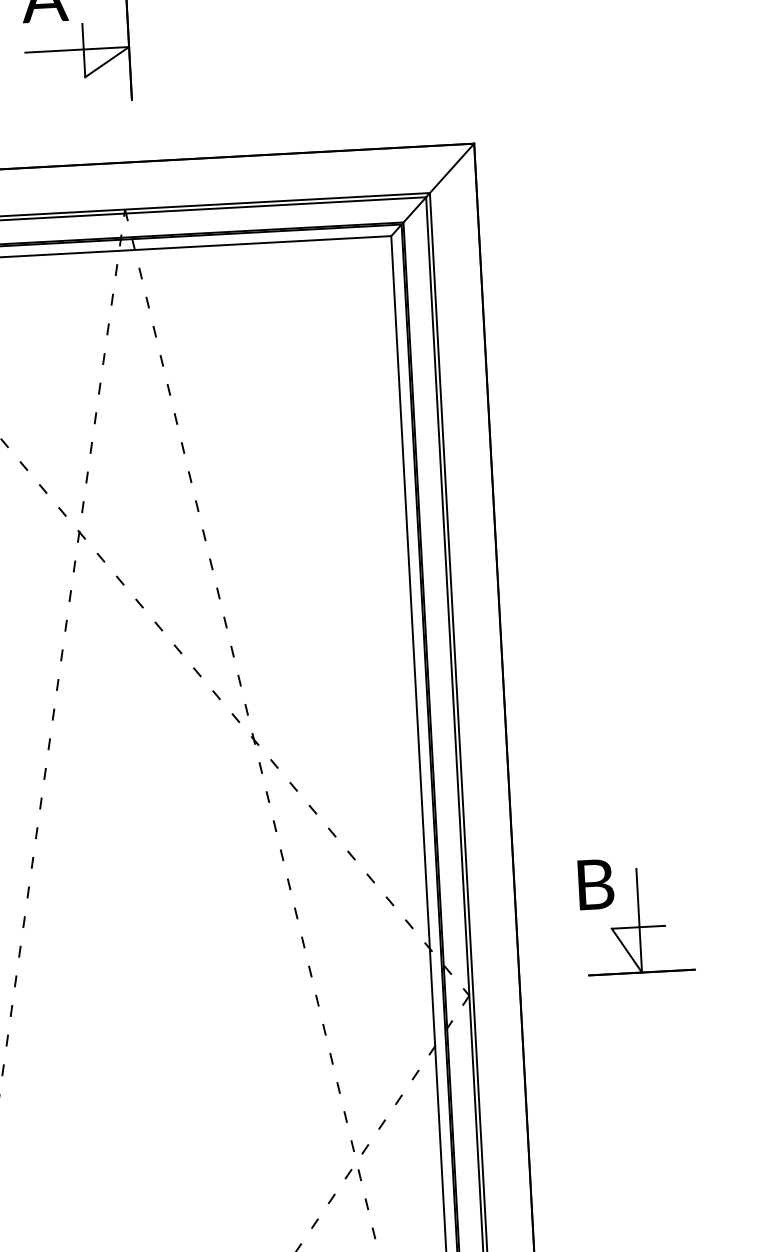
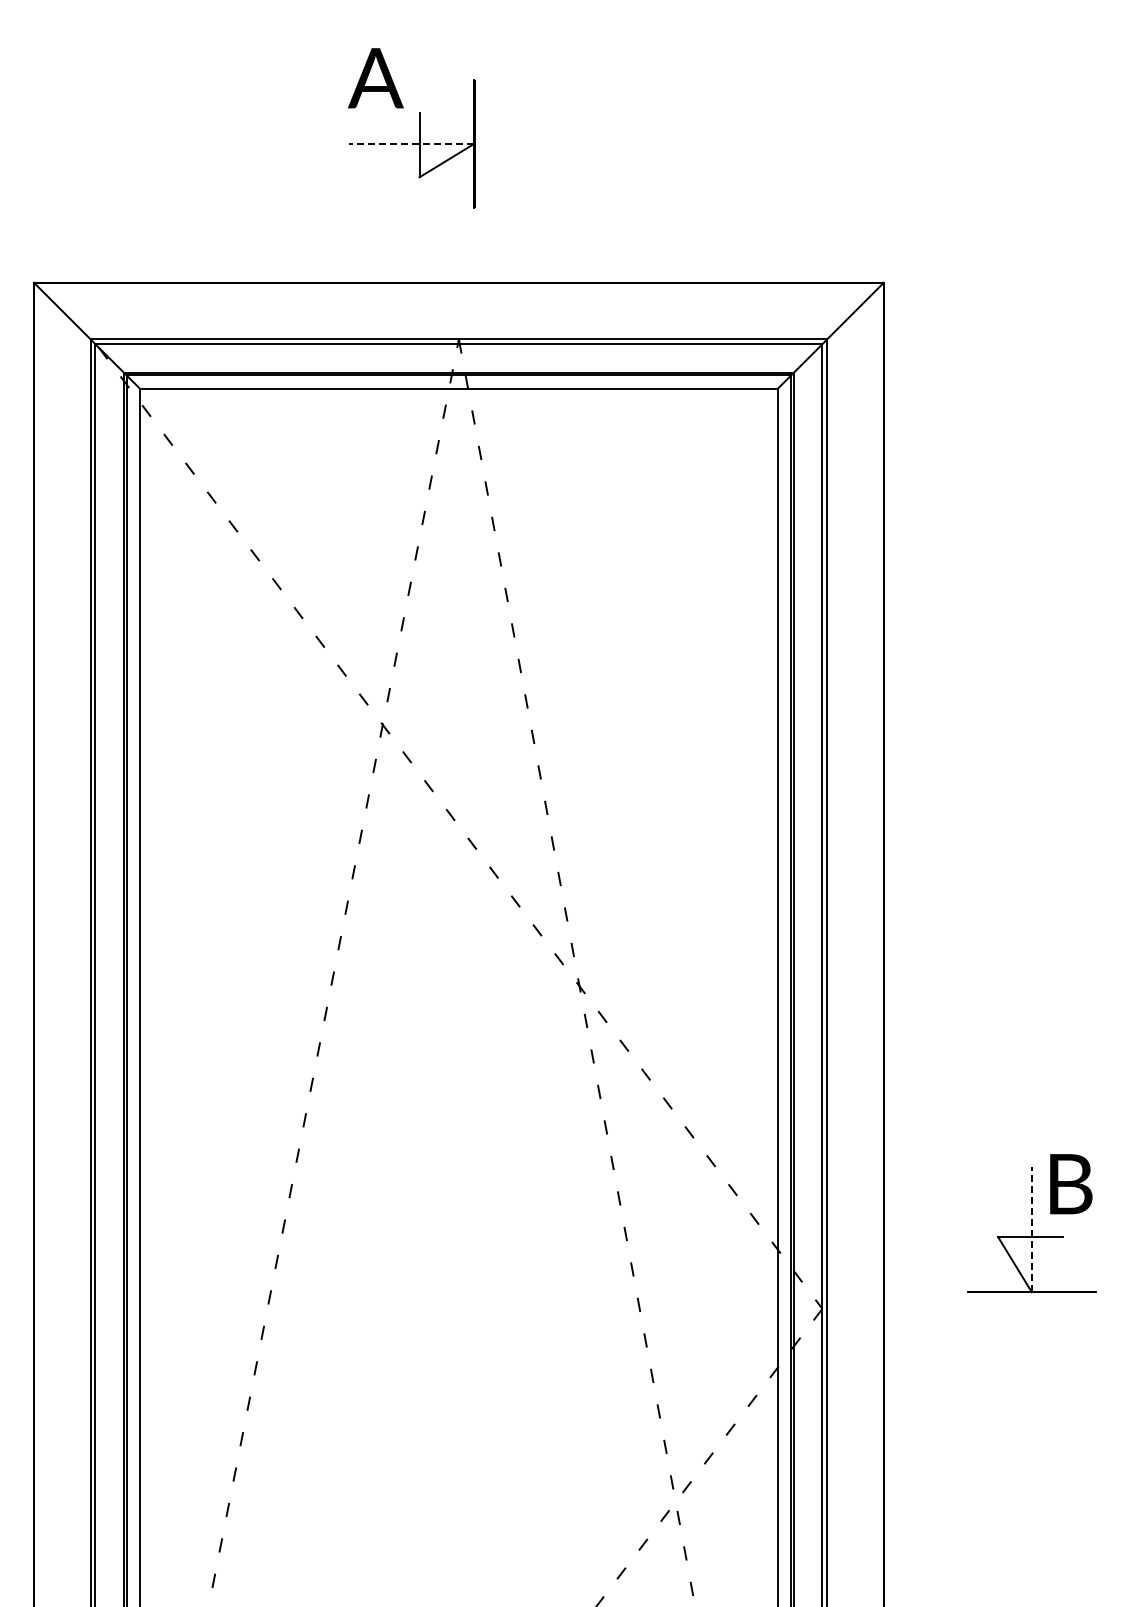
line: (77, 49) -> (411, 143), solid -> dashed
text: (596, 884) -> (1071, 1184), moved
line: (638, 920) -> (1031, 1229), solid -> dashed

